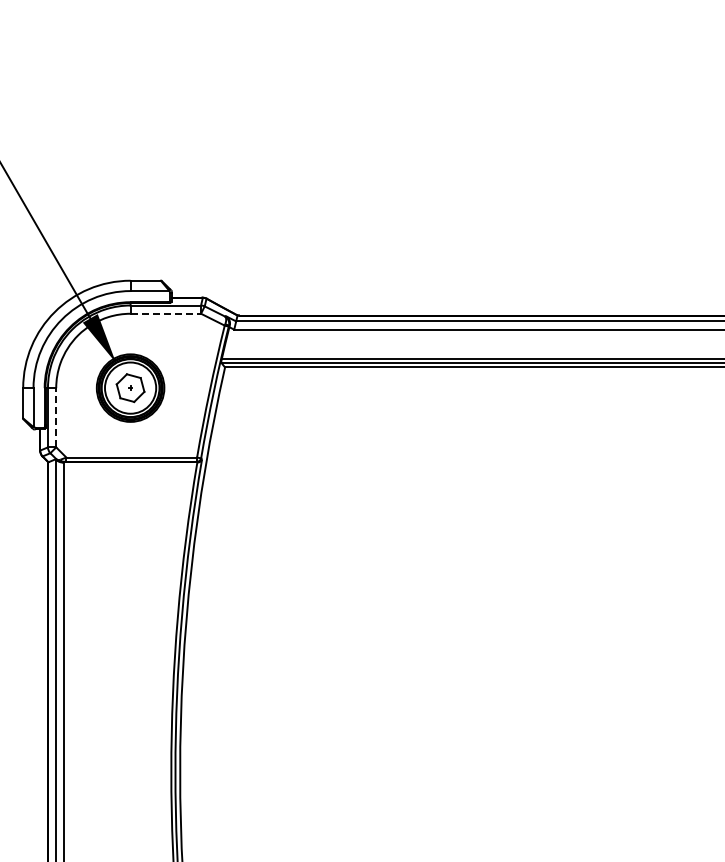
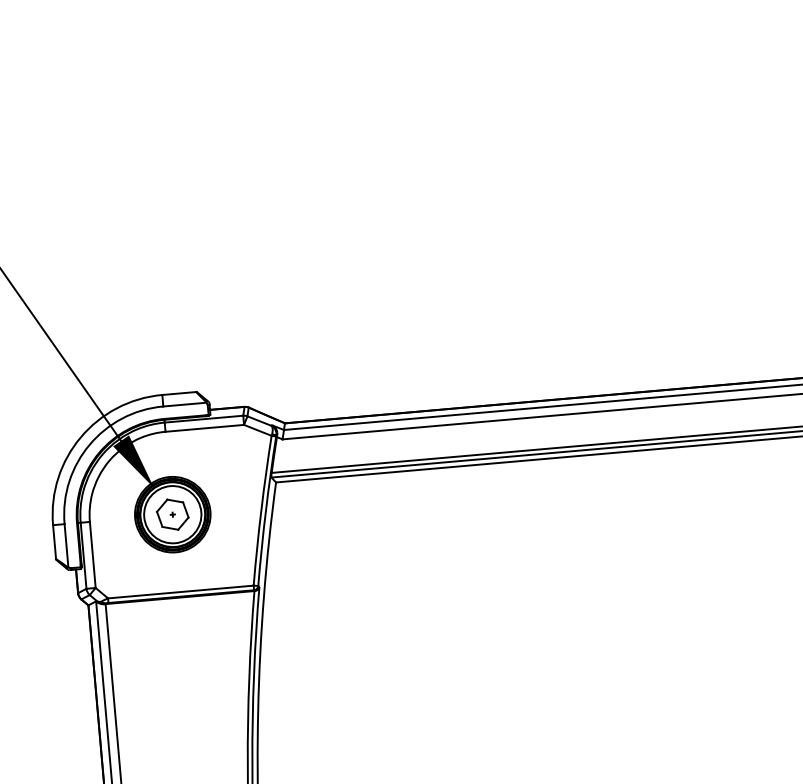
line: (166, 313) -> (205, 428), dashed -> solid
line: (56, 417) -> (93, 554), dashed -> solid

